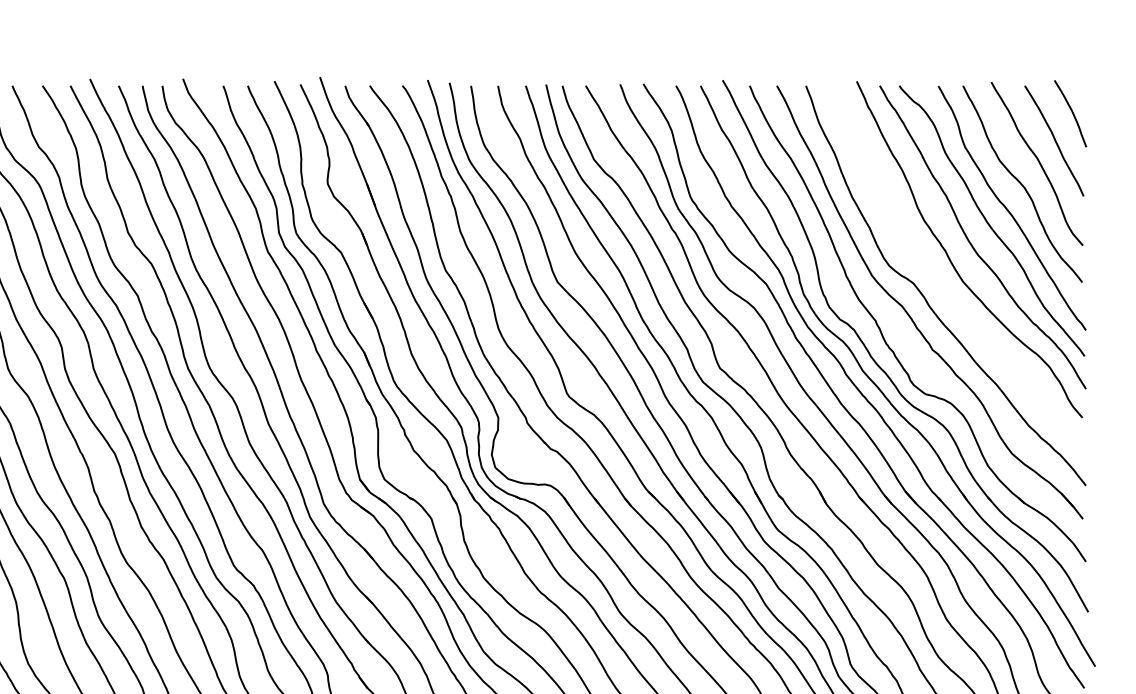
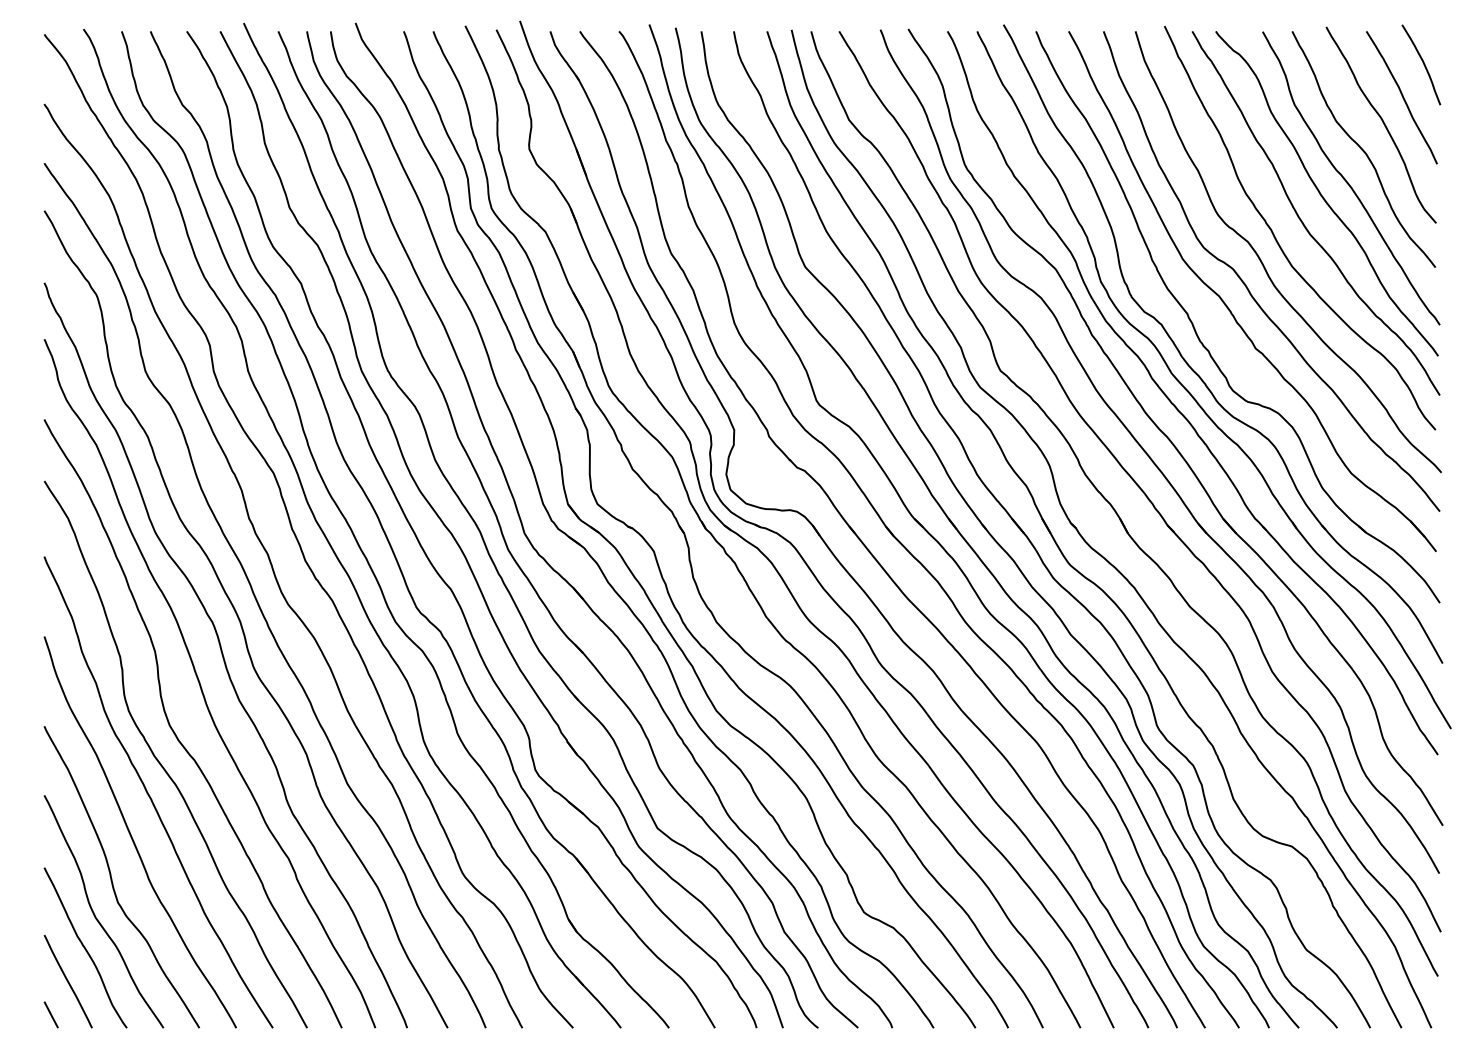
curve: (939, 280) -> (1264, 265), added

